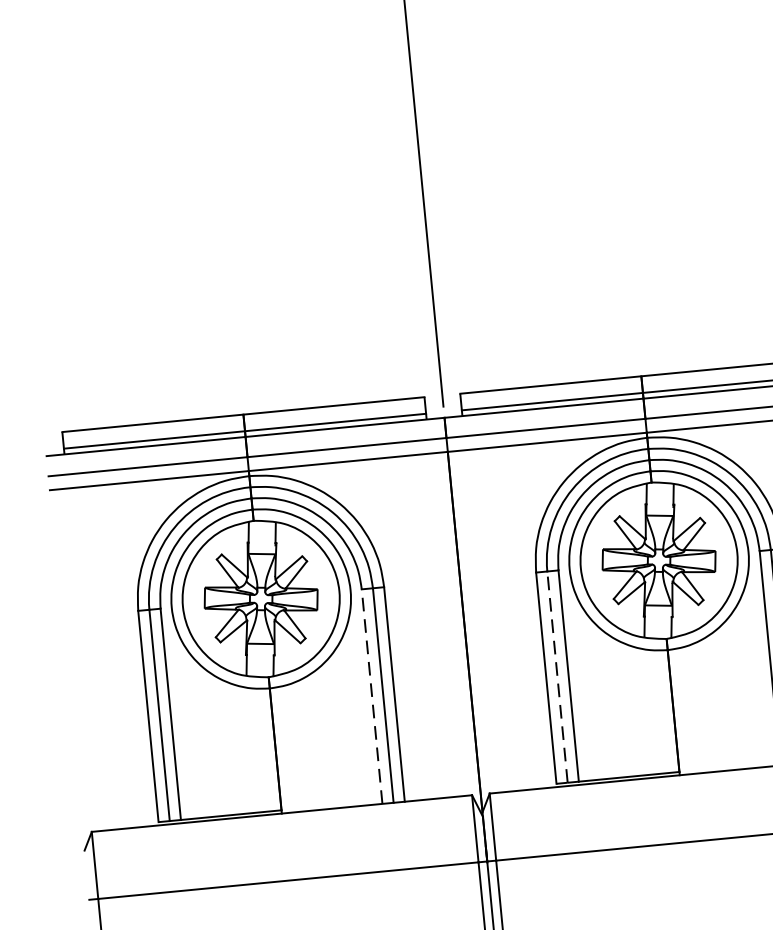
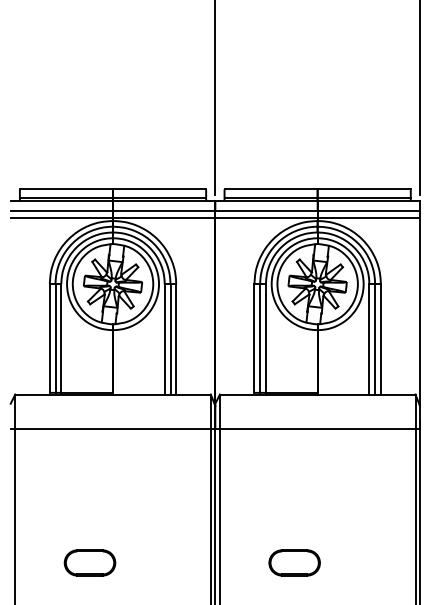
line: (558, 676) -> (260, 338), dashed -> solid
line: (371, 694) -> (164, 338), dashed -> solid

